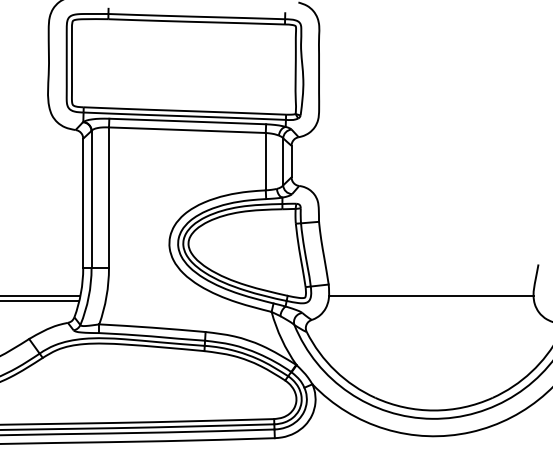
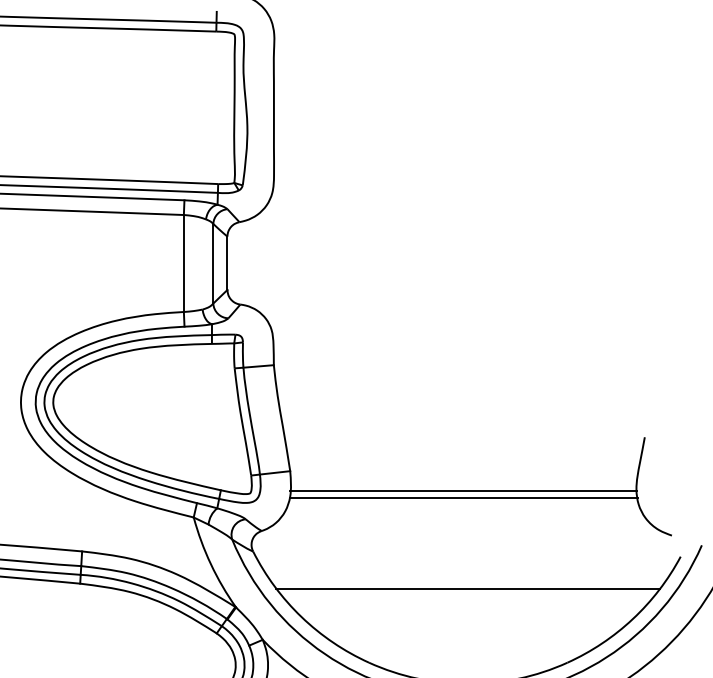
line: (431, 300) -> (463, 498), added
line: (433, 353) -> (467, 587), added

